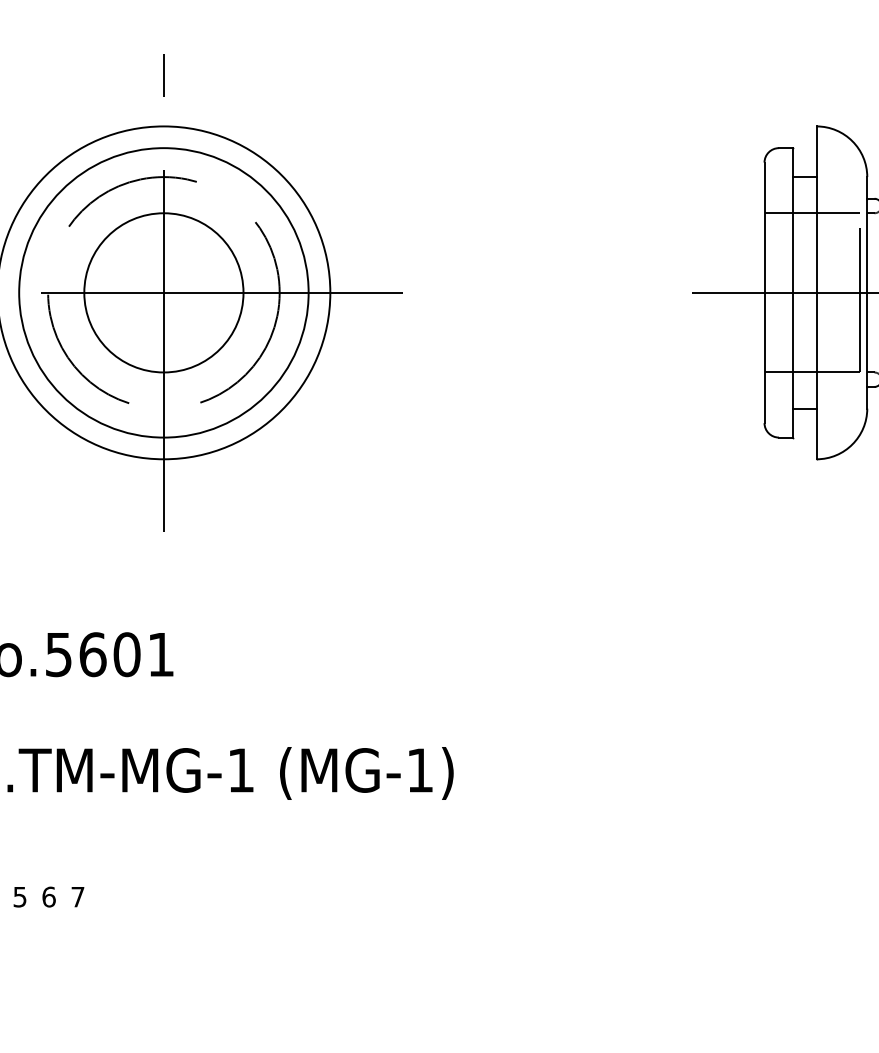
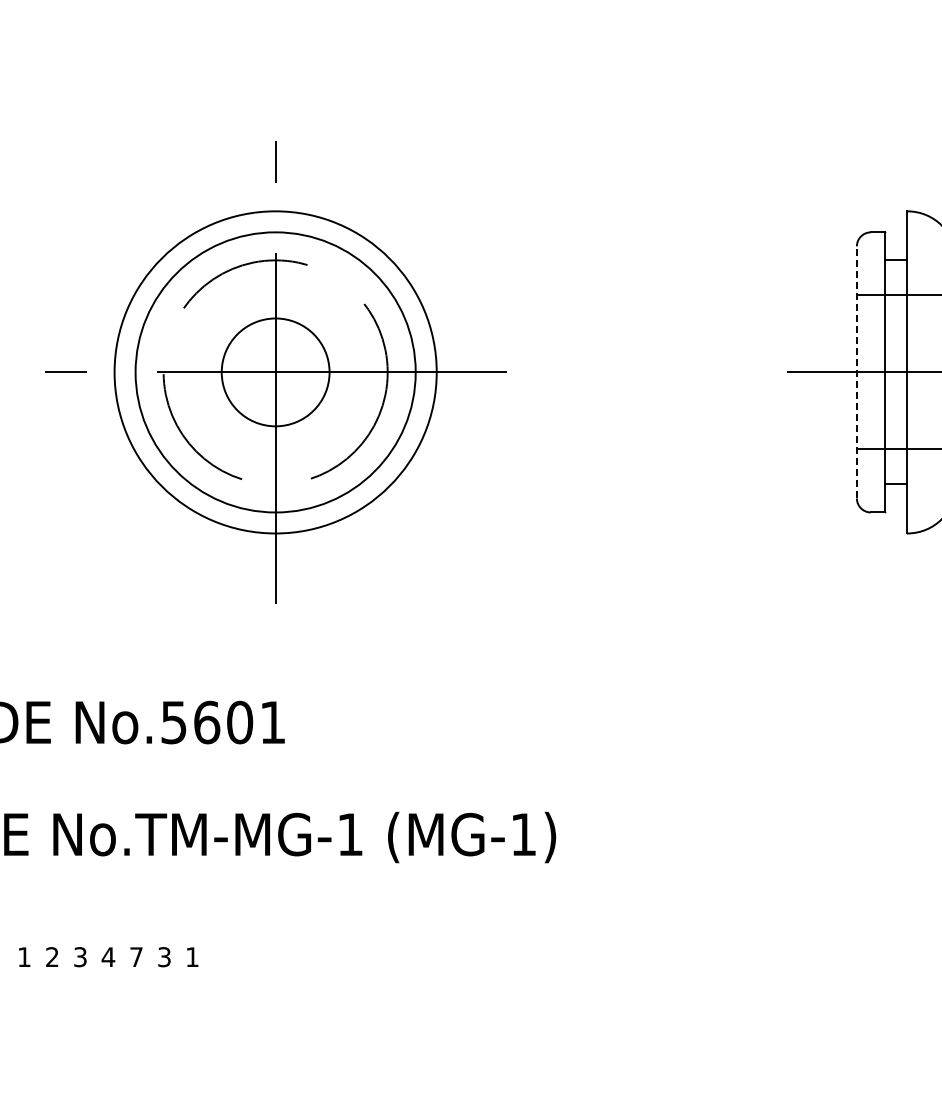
line: (764, 291) -> (856, 371), solid -> dashed
circle: (163, 292) -> (275, 372), size x0.7
text: (77, 896) -> (192, 956), 7 -> 1
text: (20, 897) -> (136, 957), 5 -> 7
text: (49, 897) -> (164, 957), 6 -> 3

